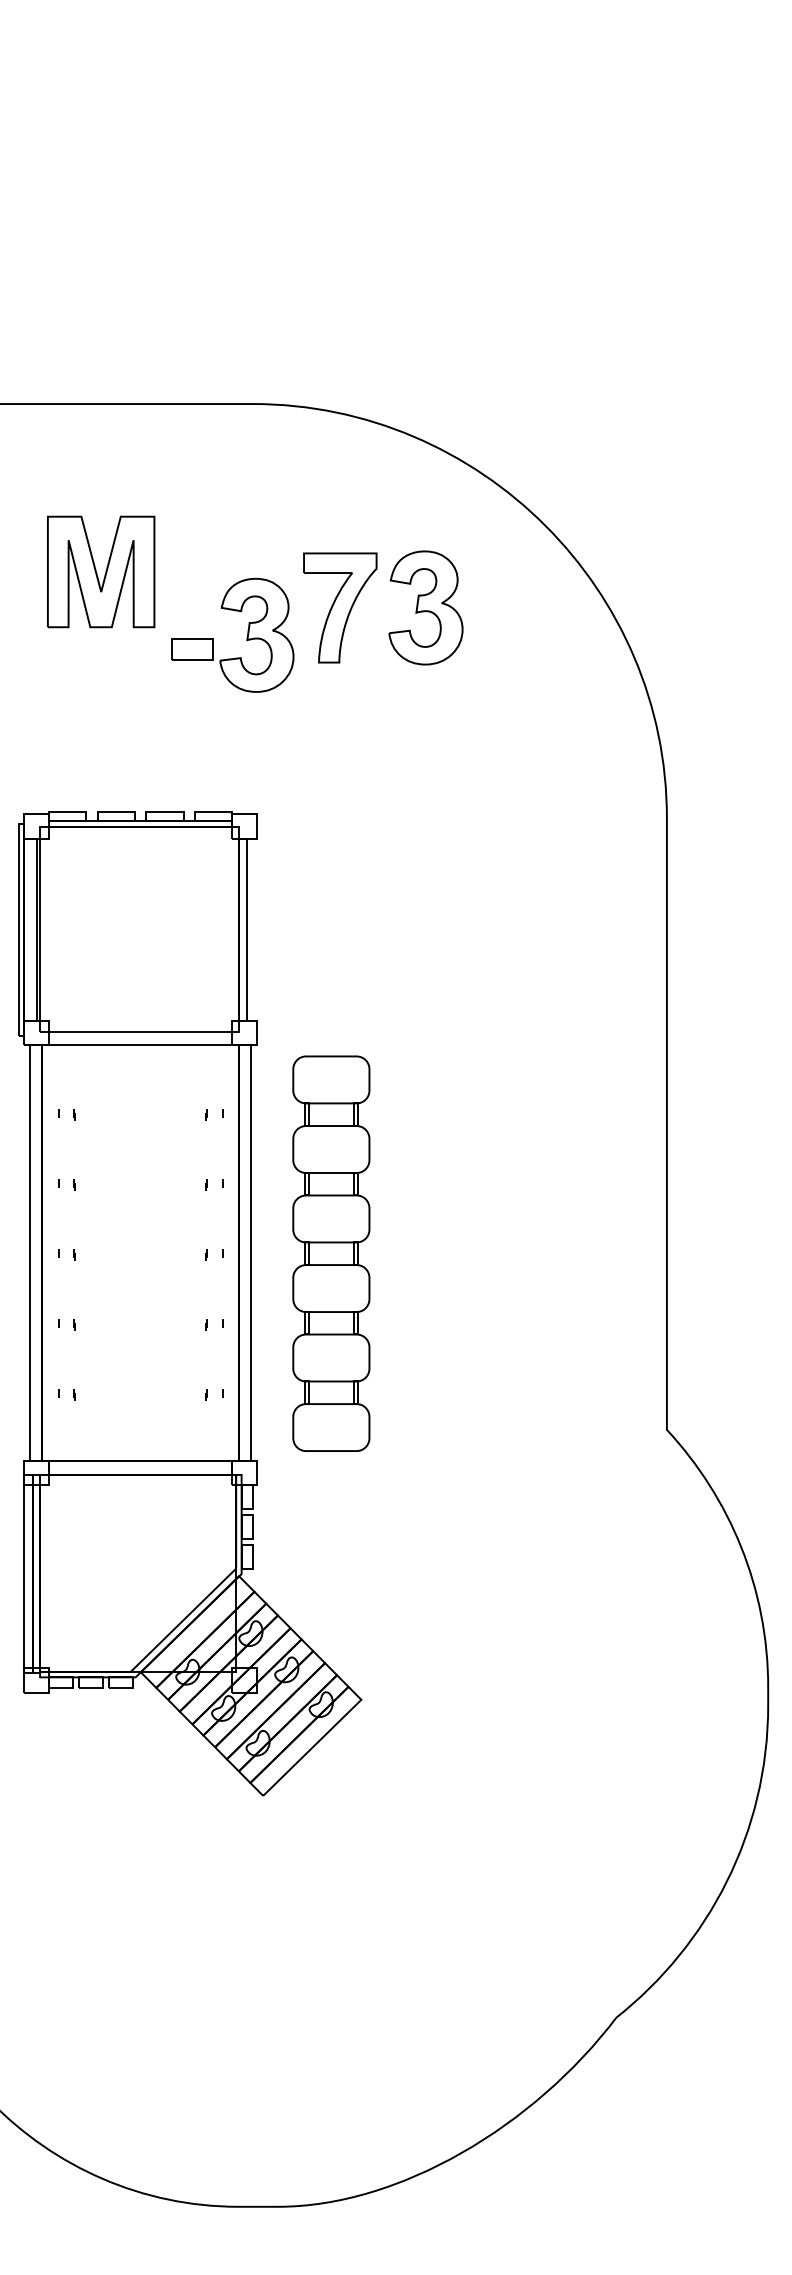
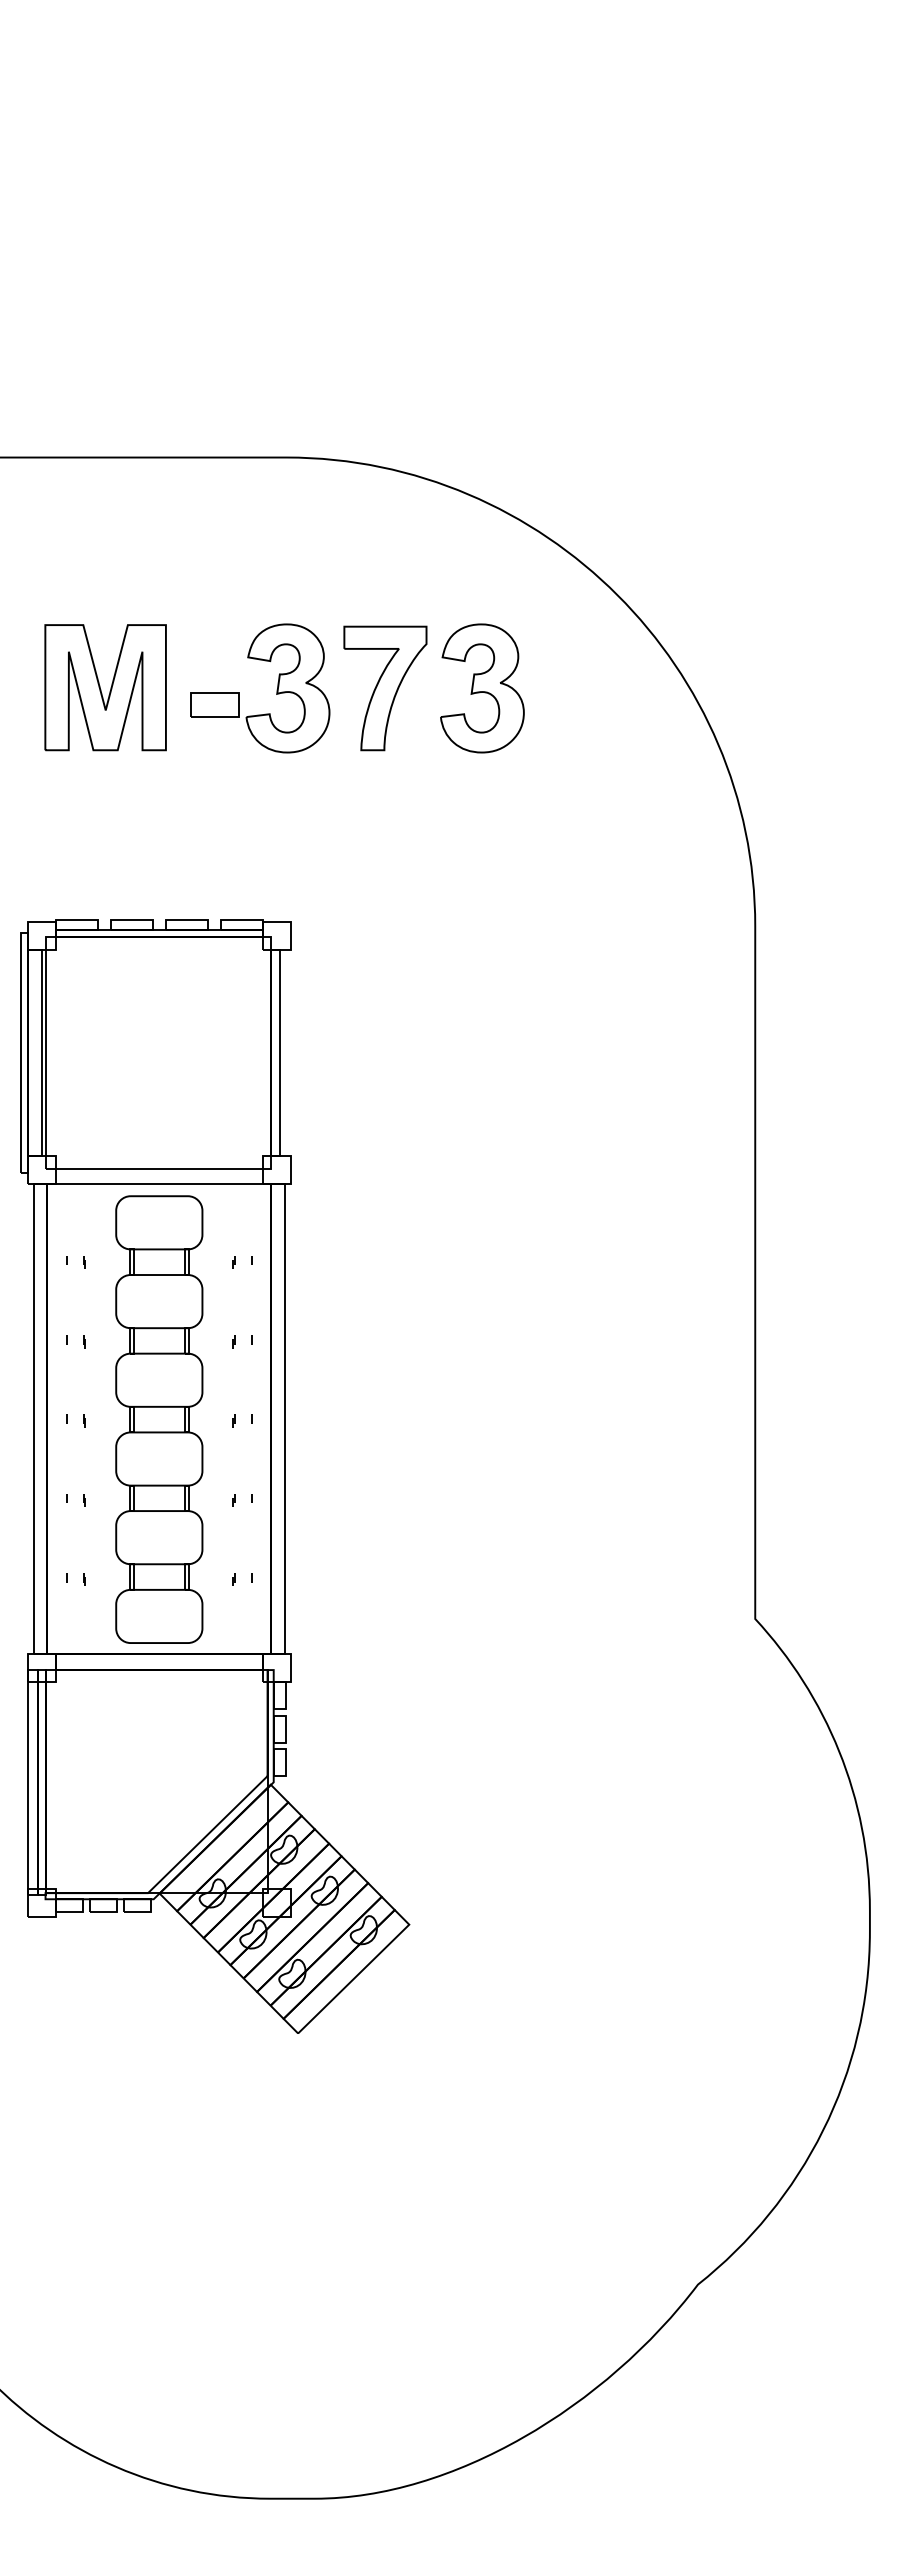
part: (101, 571) -> (105, 687), moved
part: (246, 636) -> (276, 689), moved
part: (331, 1253) -> (159, 1419), moved

